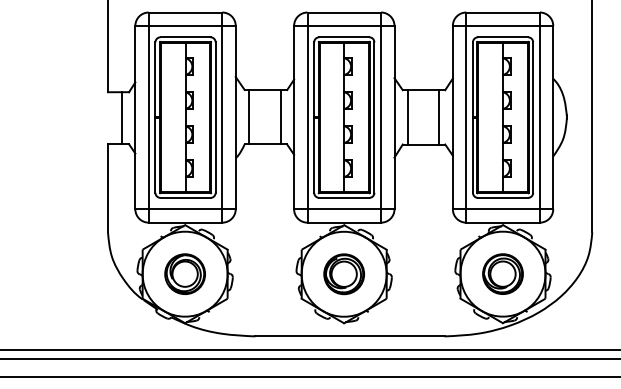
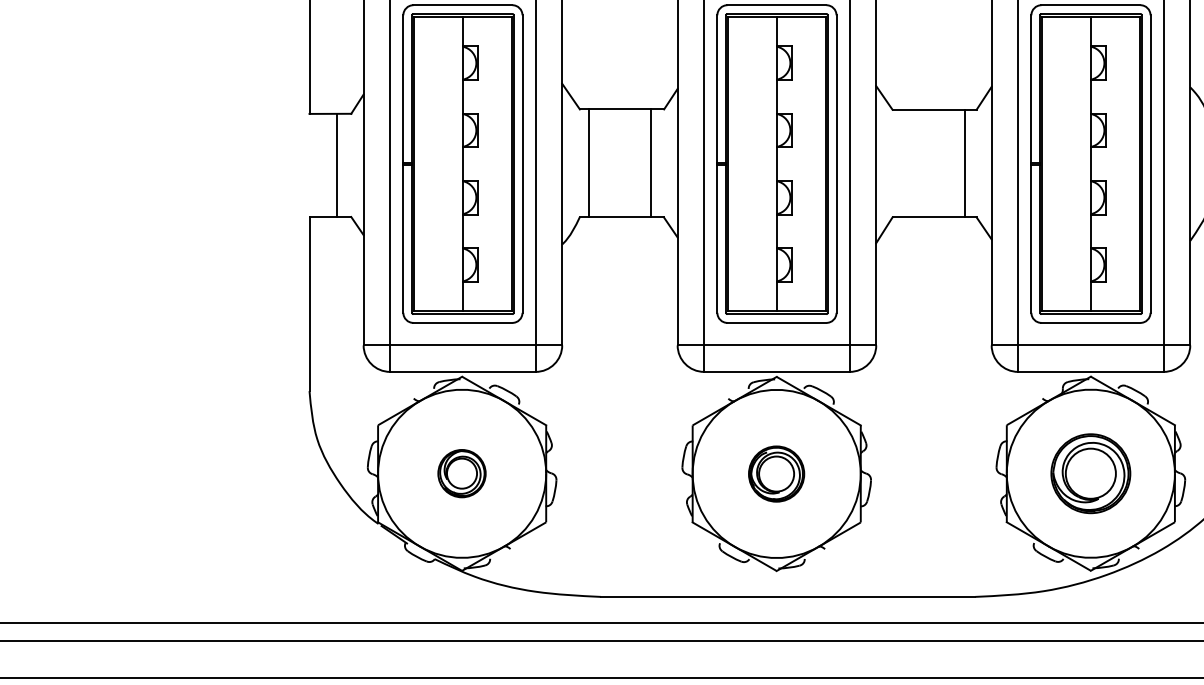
line: (407, 117) -> (901, 163), removed
part: (184, 273) -> (460, 472), size x0.6
part: (343, 274) -> (775, 474), size x0.7

